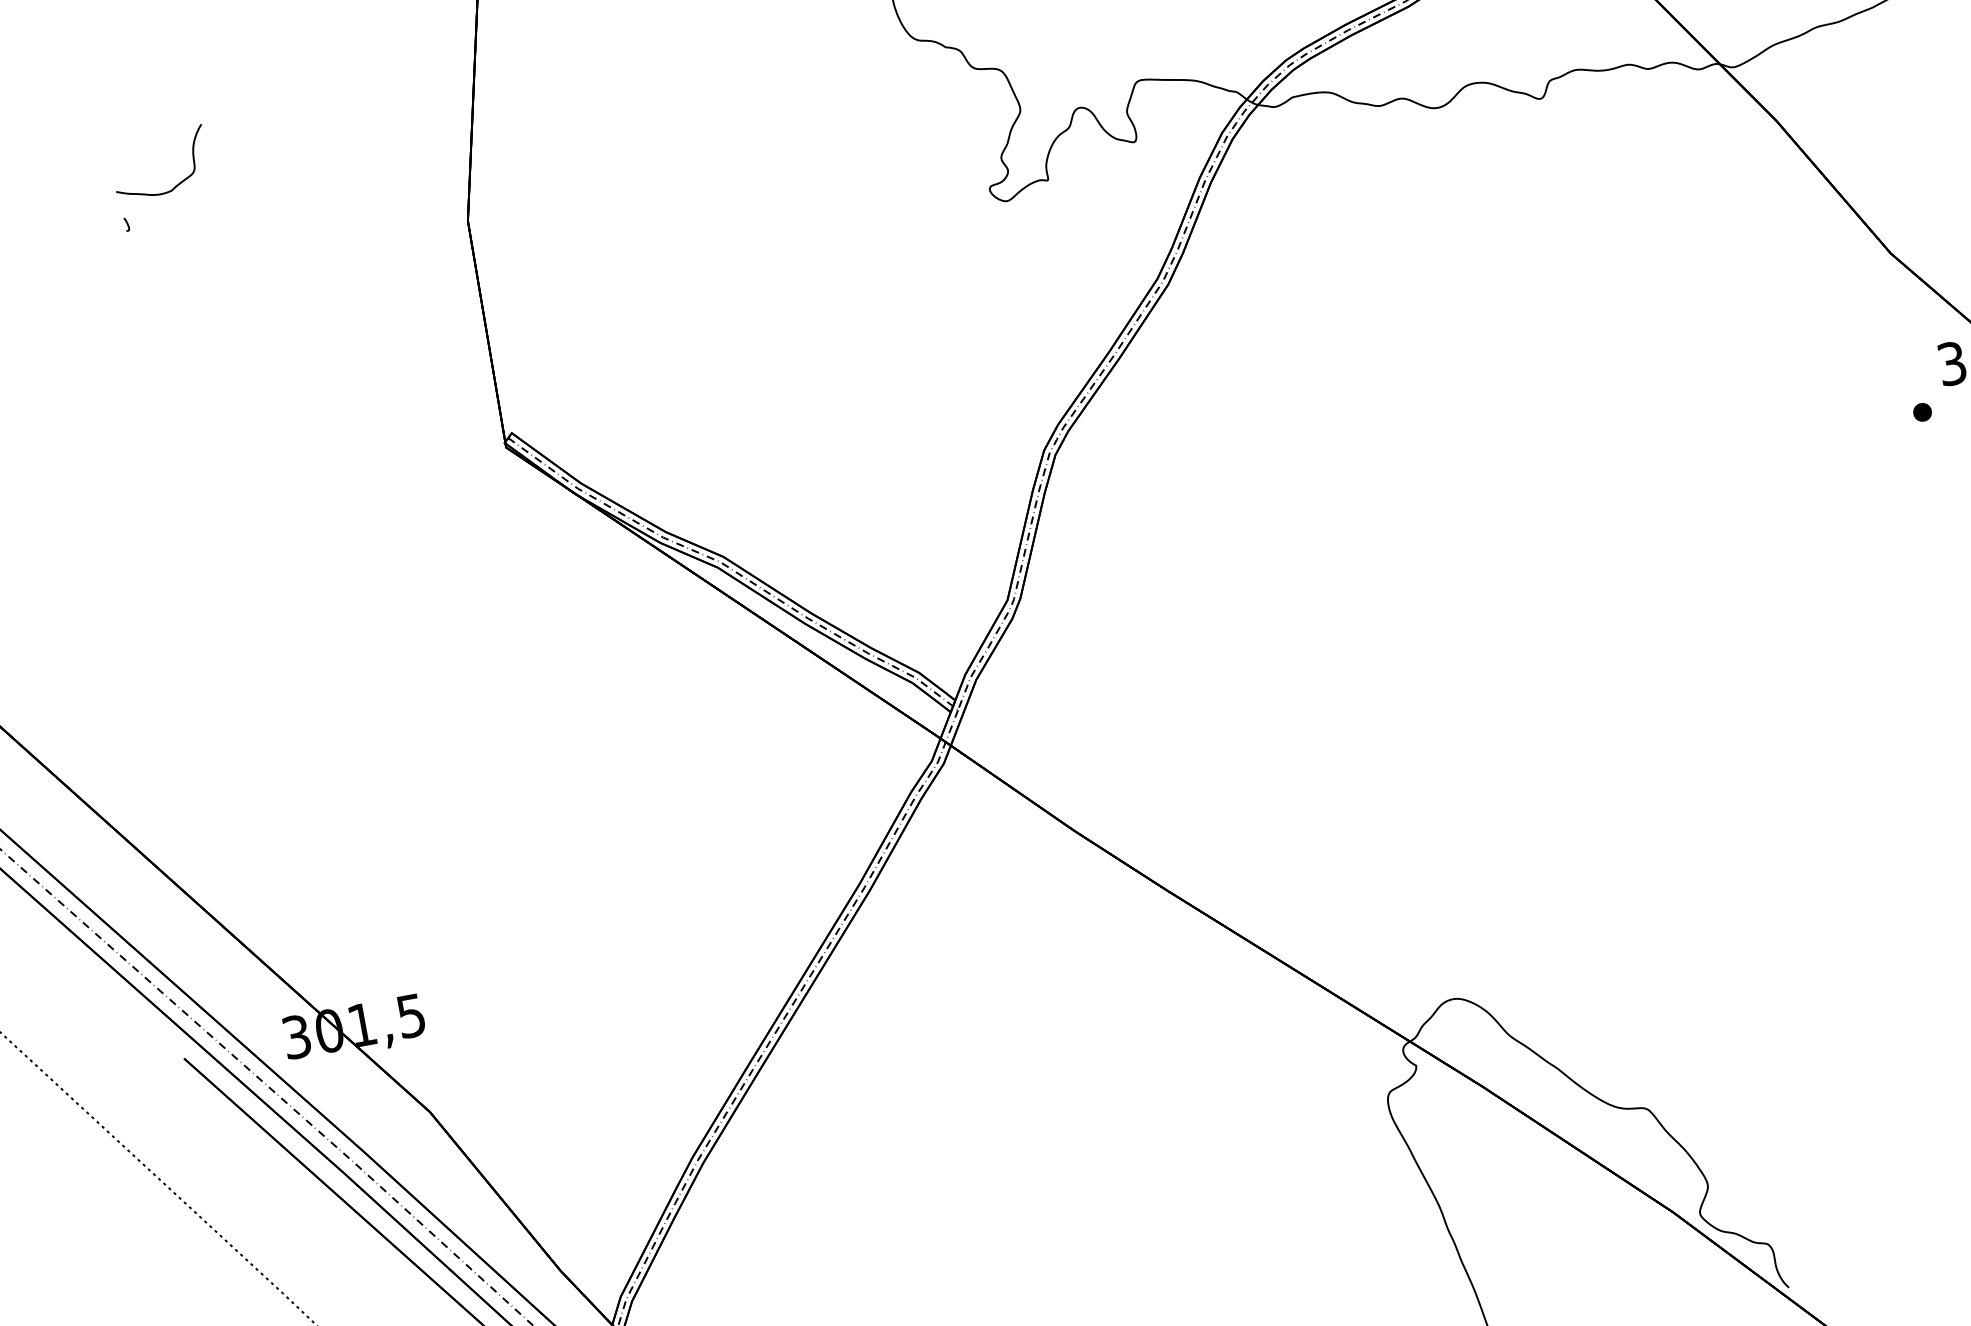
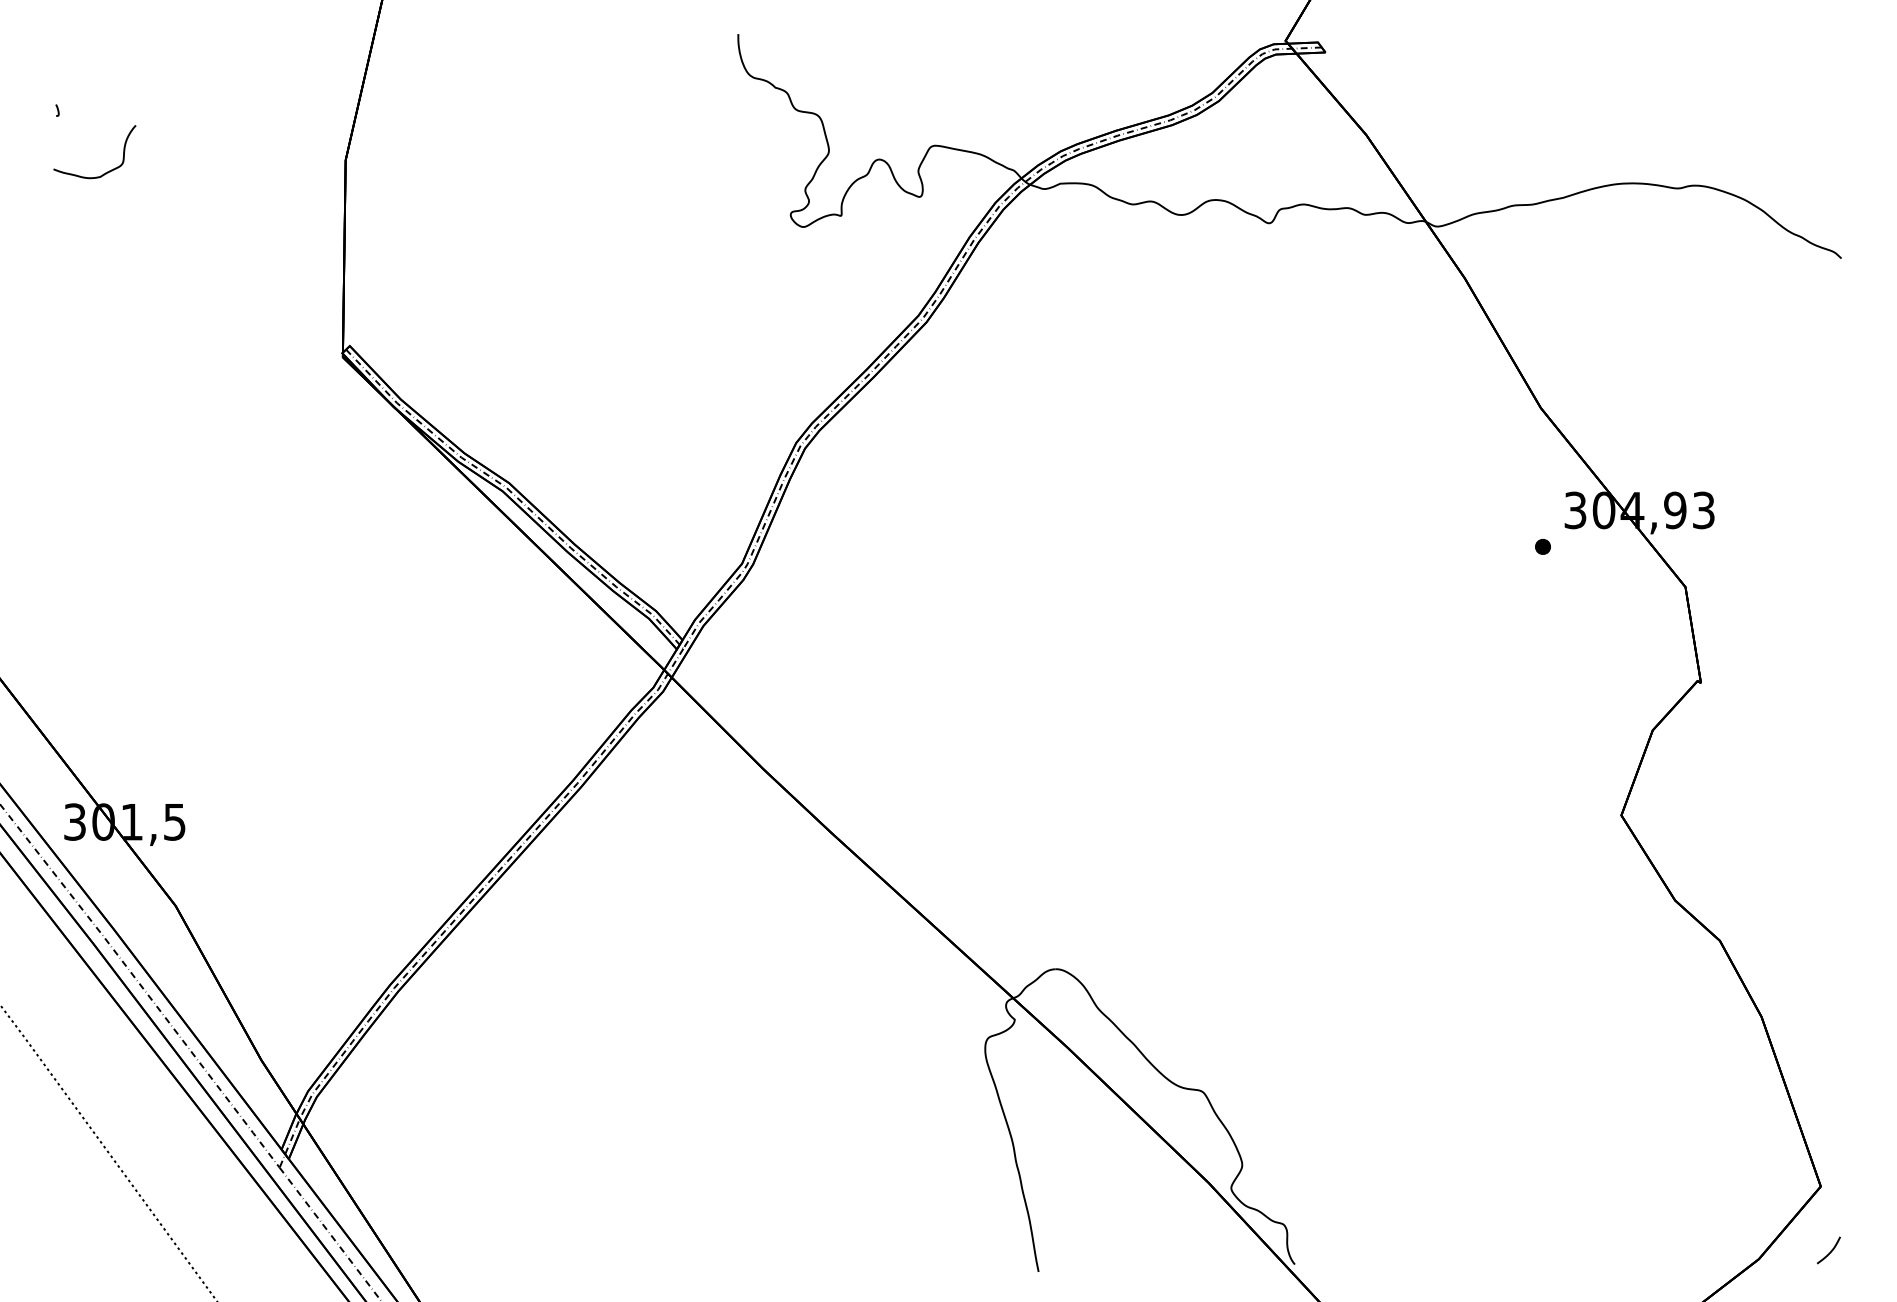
curve: (176, 184) -> (105, 172), moved

